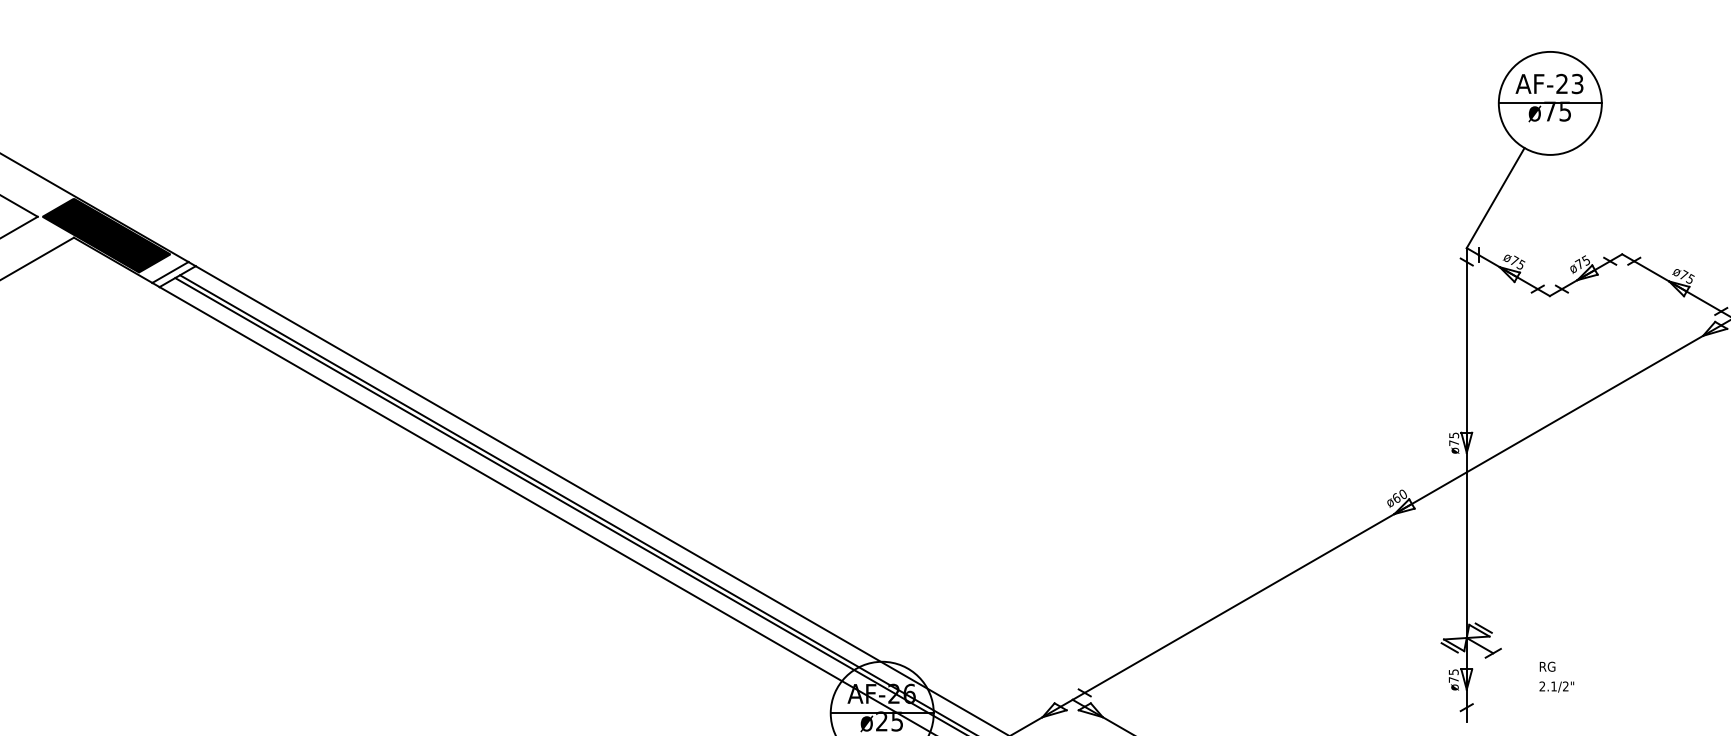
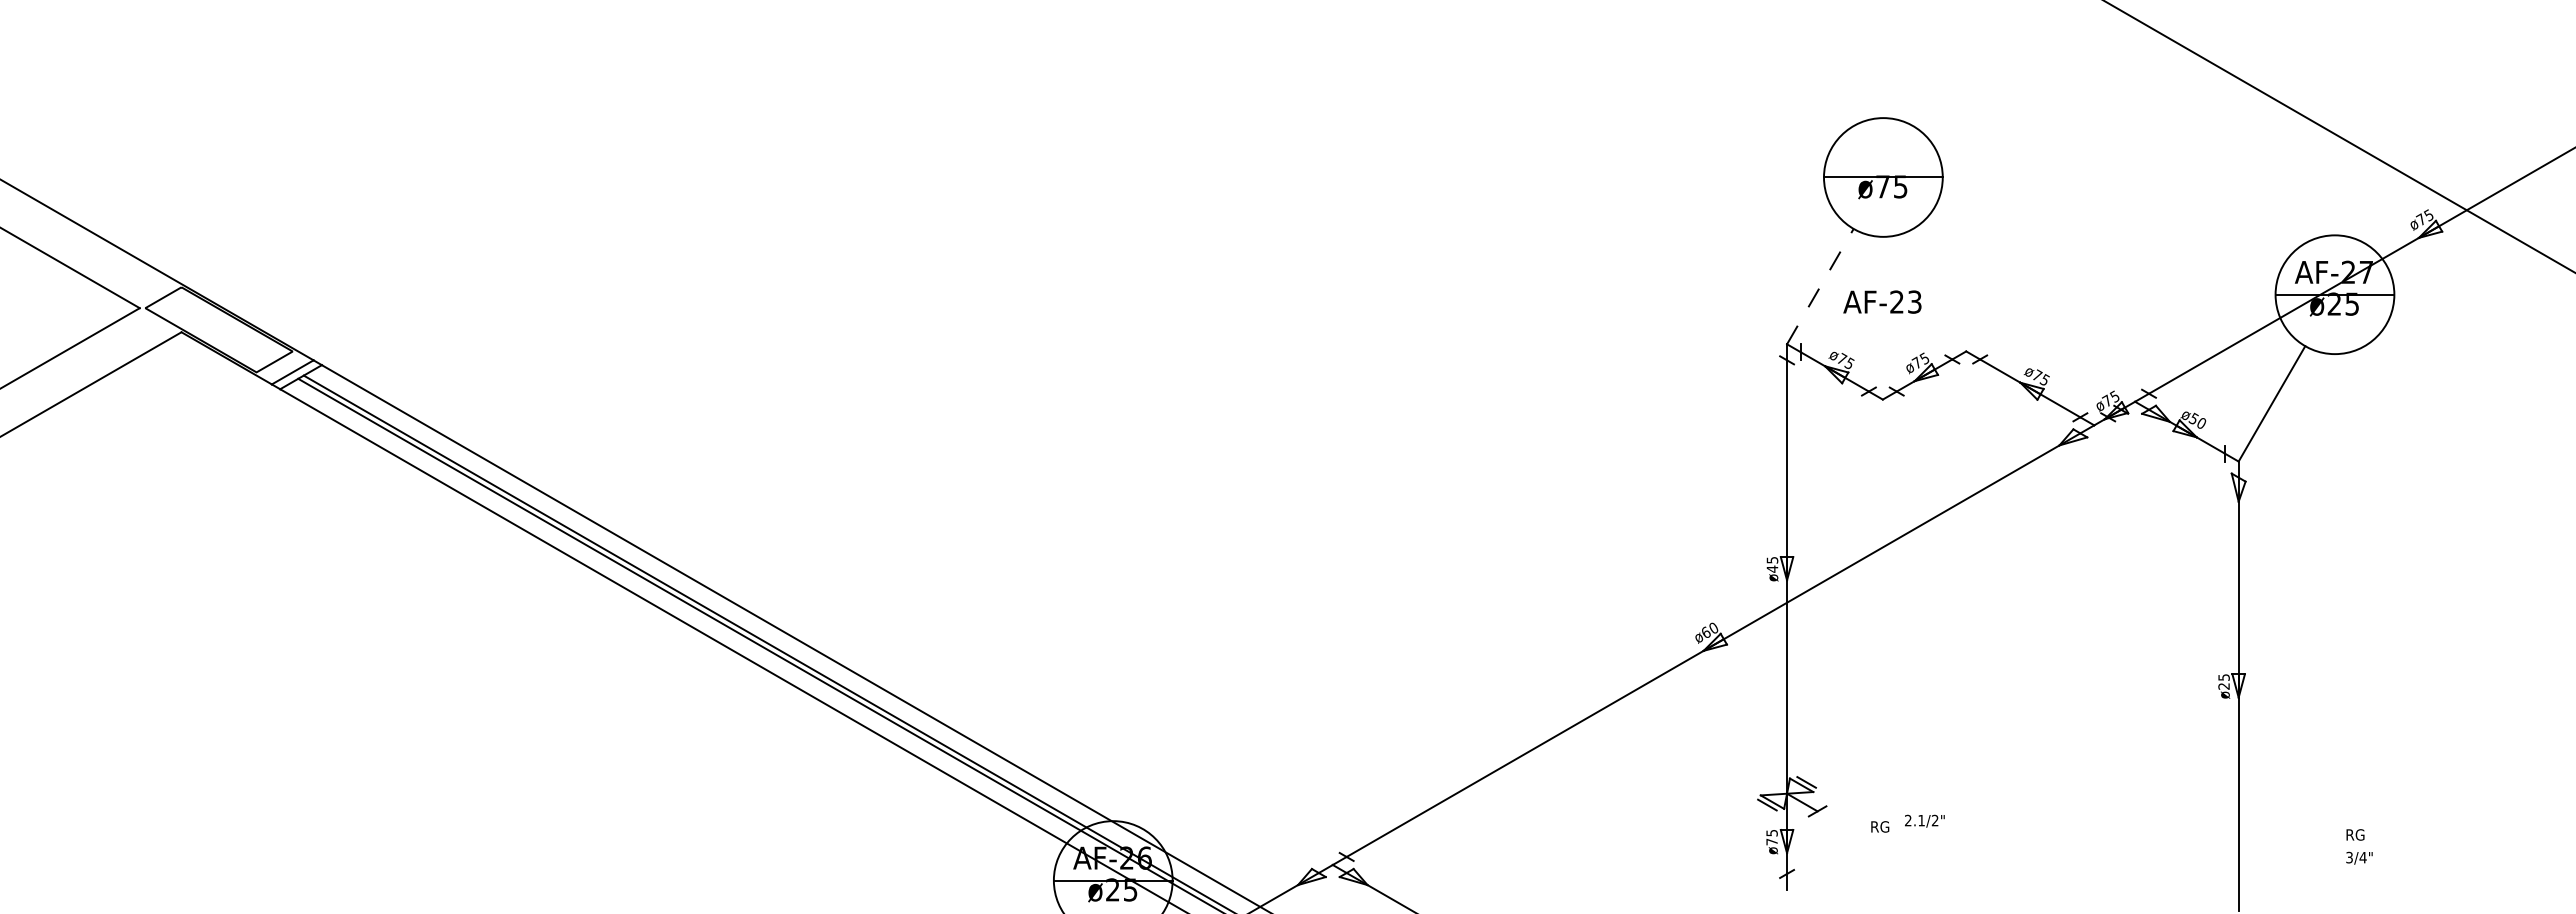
text: (1549, 83) -> (1882, 301), moved
line: (1495, 197) -> (1820, 286), solid -> dashed
fill: (106, 235) -> (218, 329), removed
text: (1454, 442) -> (1772, 568), ø75 -> ø45
text: (1556, 686) -> (1924, 820), moved

